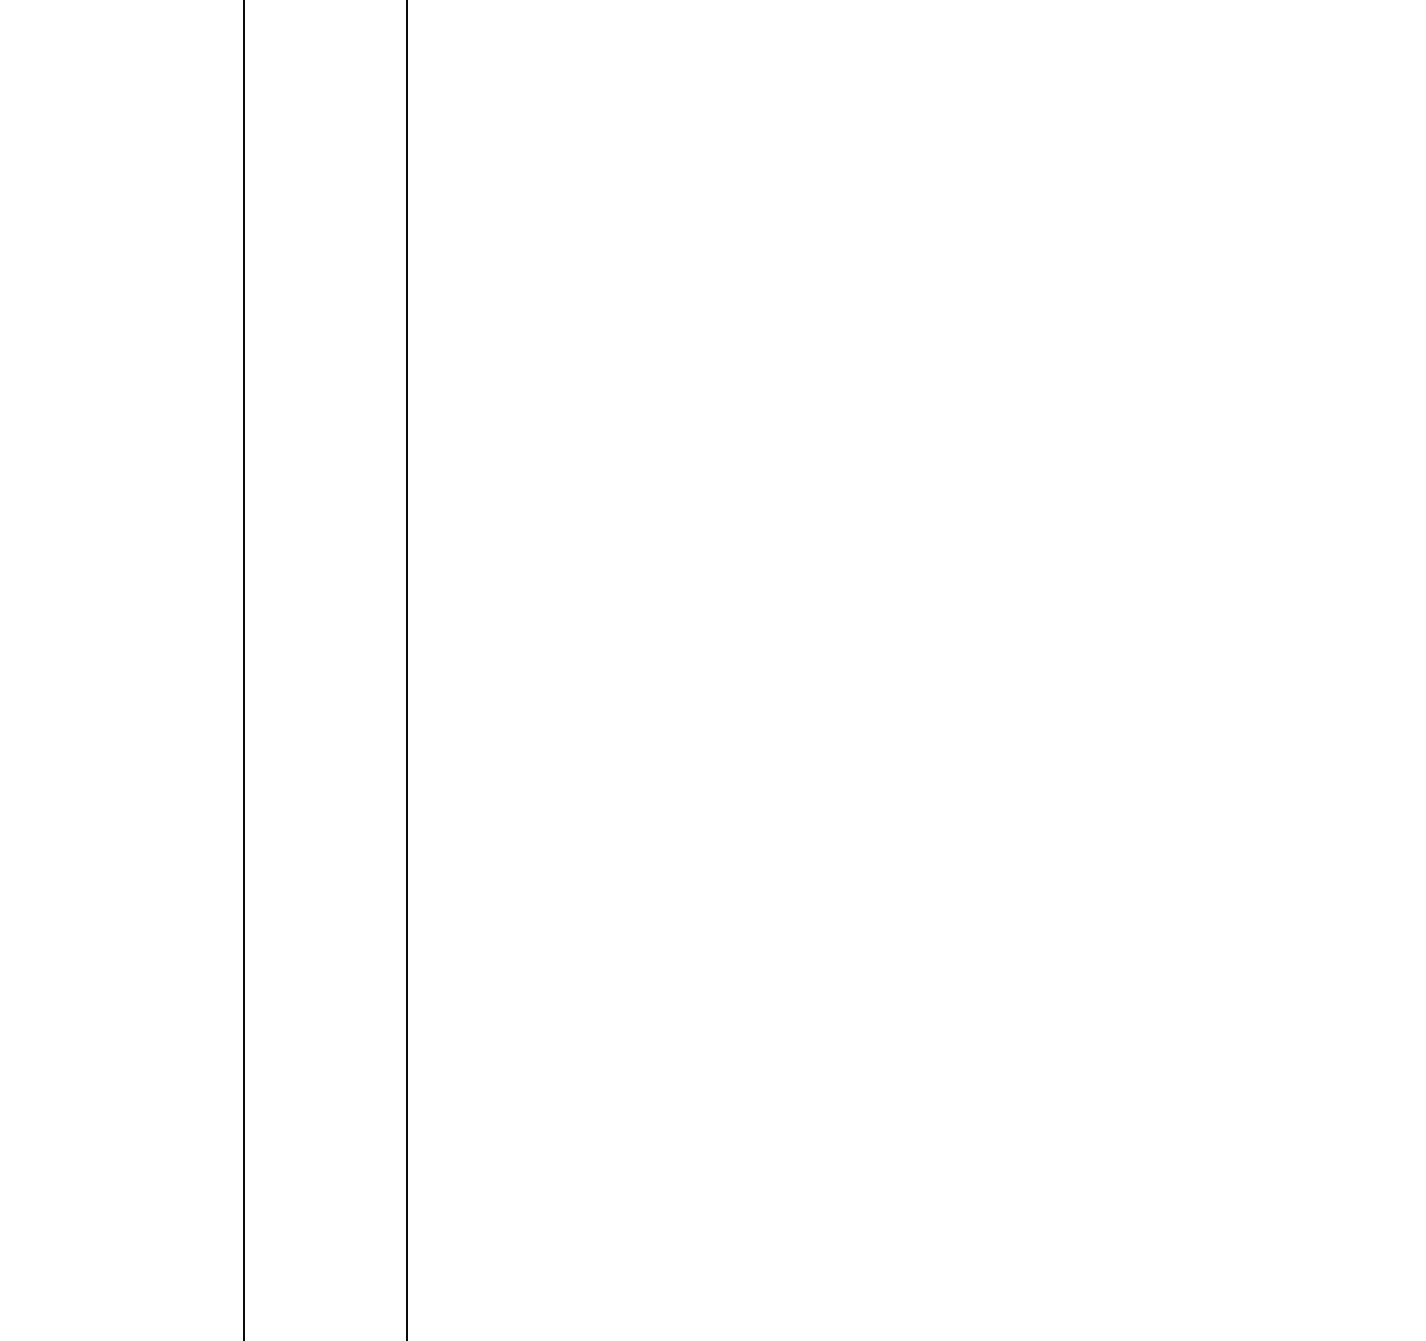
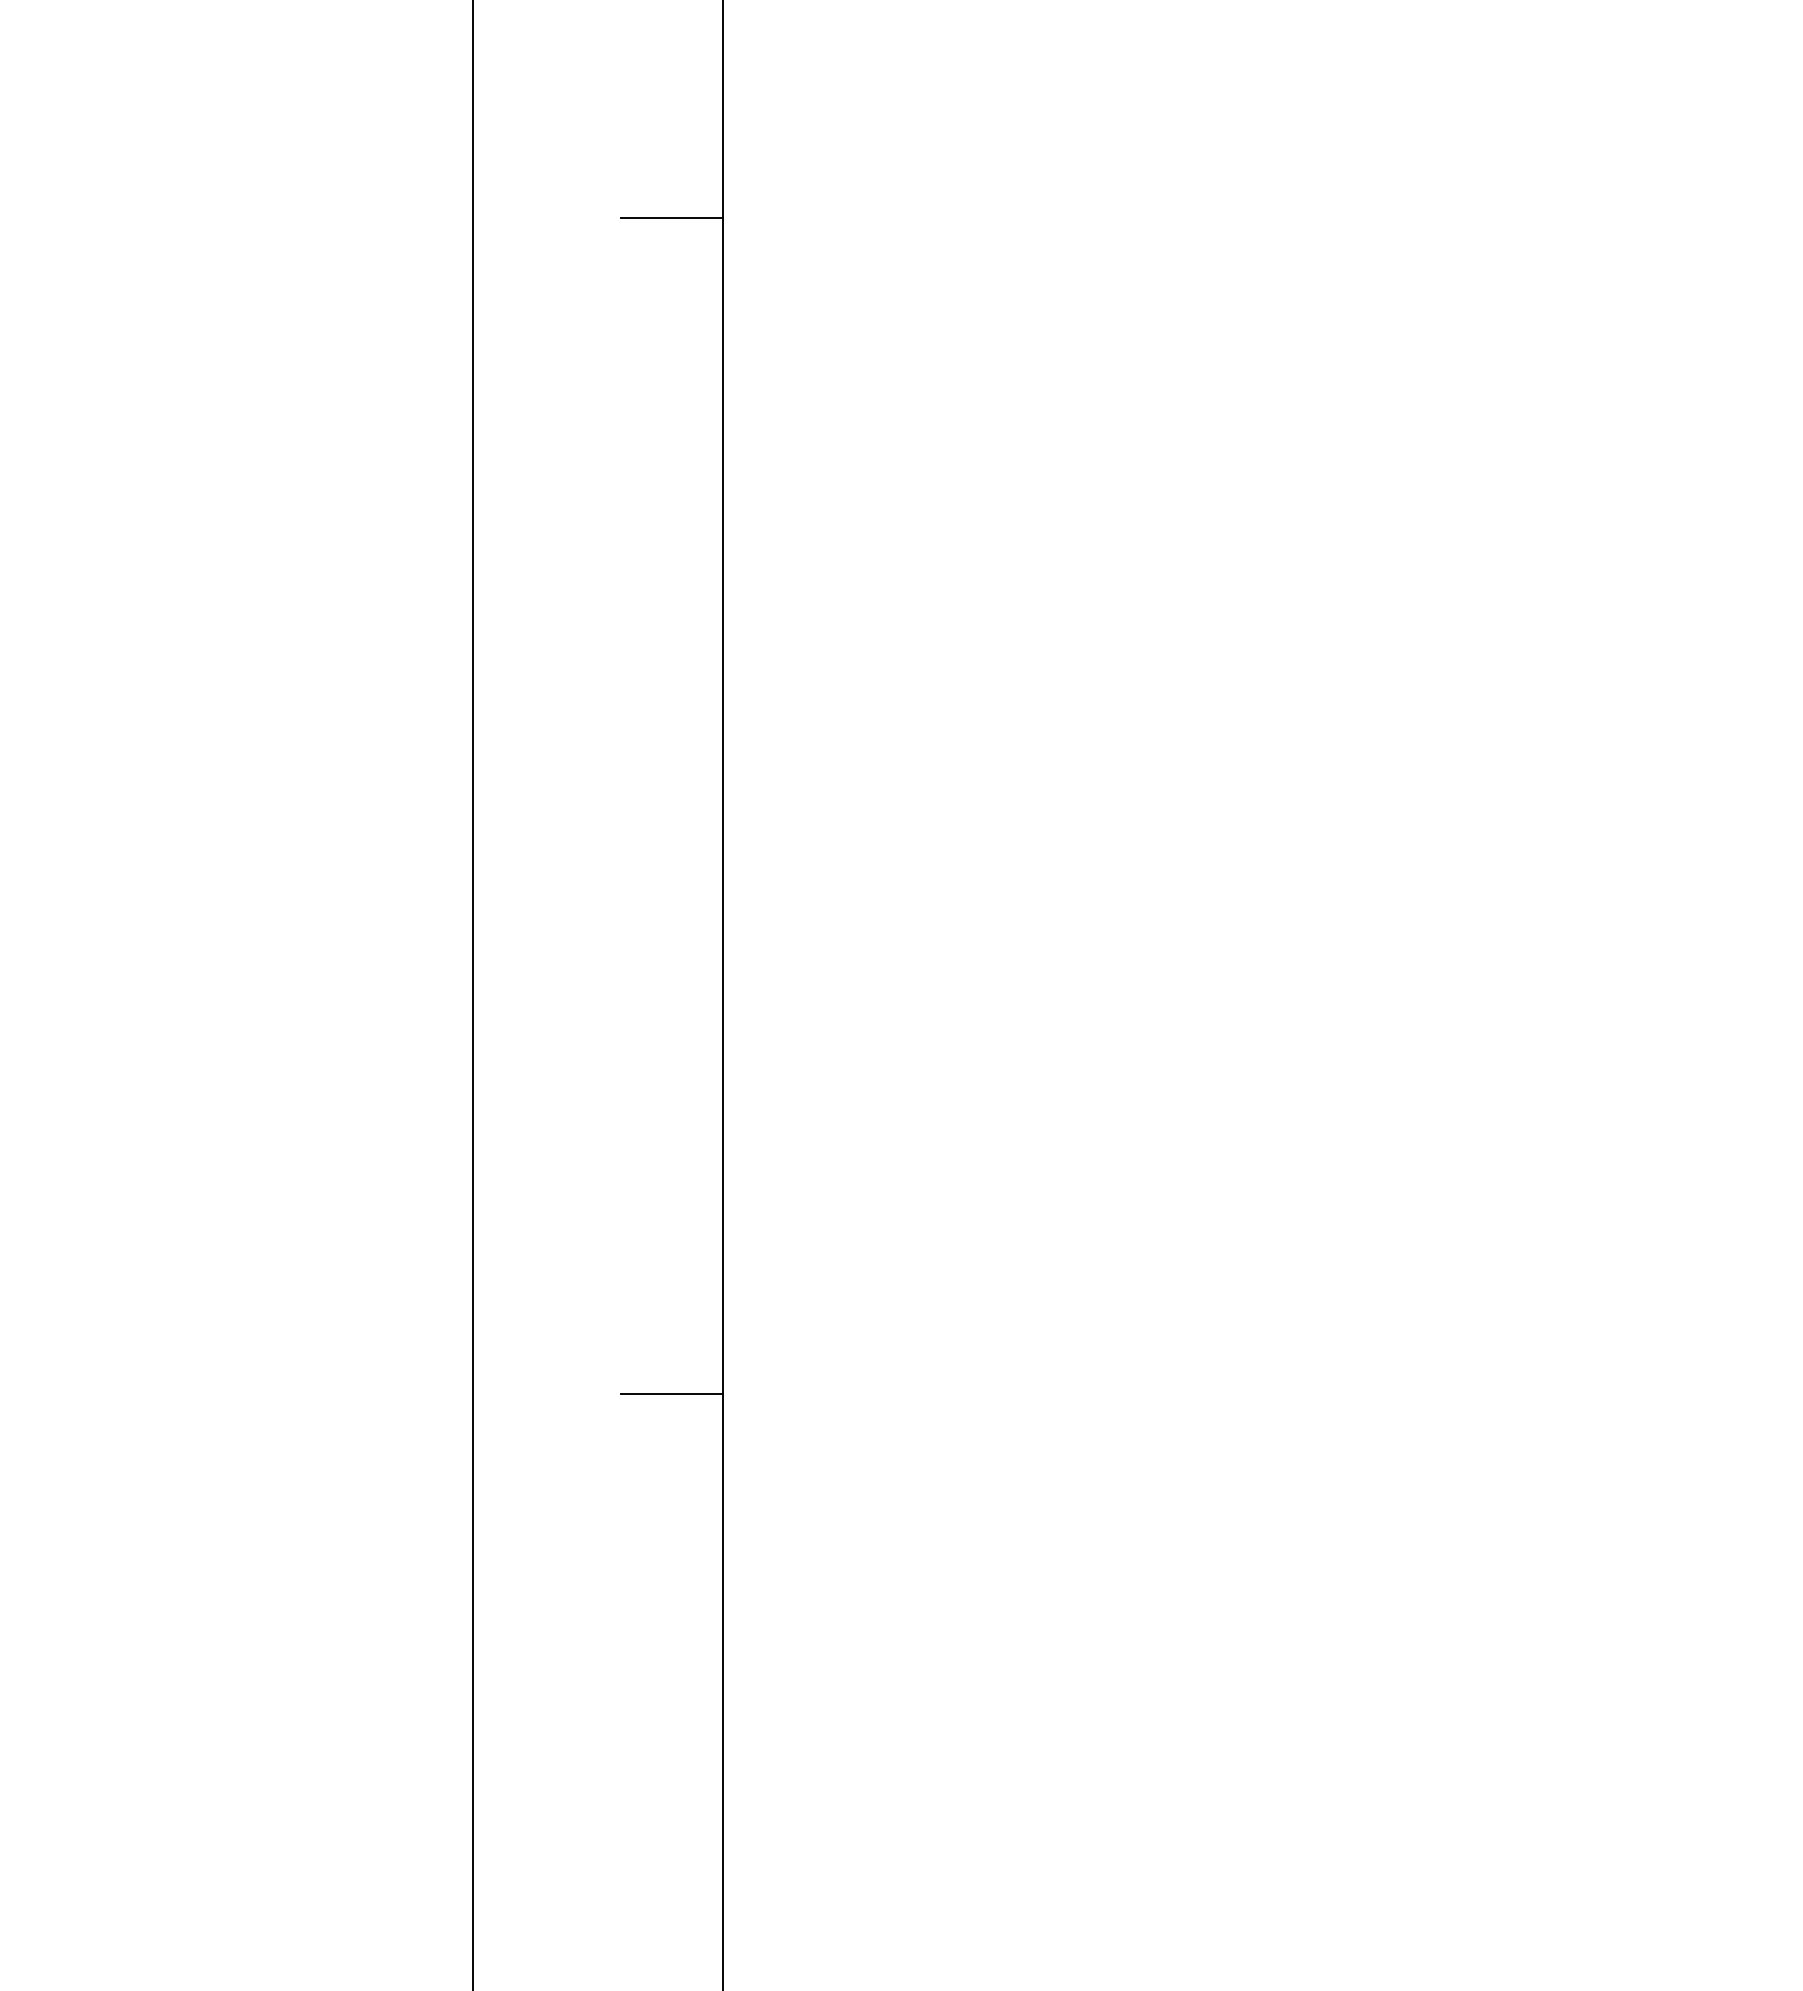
line: (373, 81) -> (671, 217), added
line: (373, 849) -> (671, 1394), added

